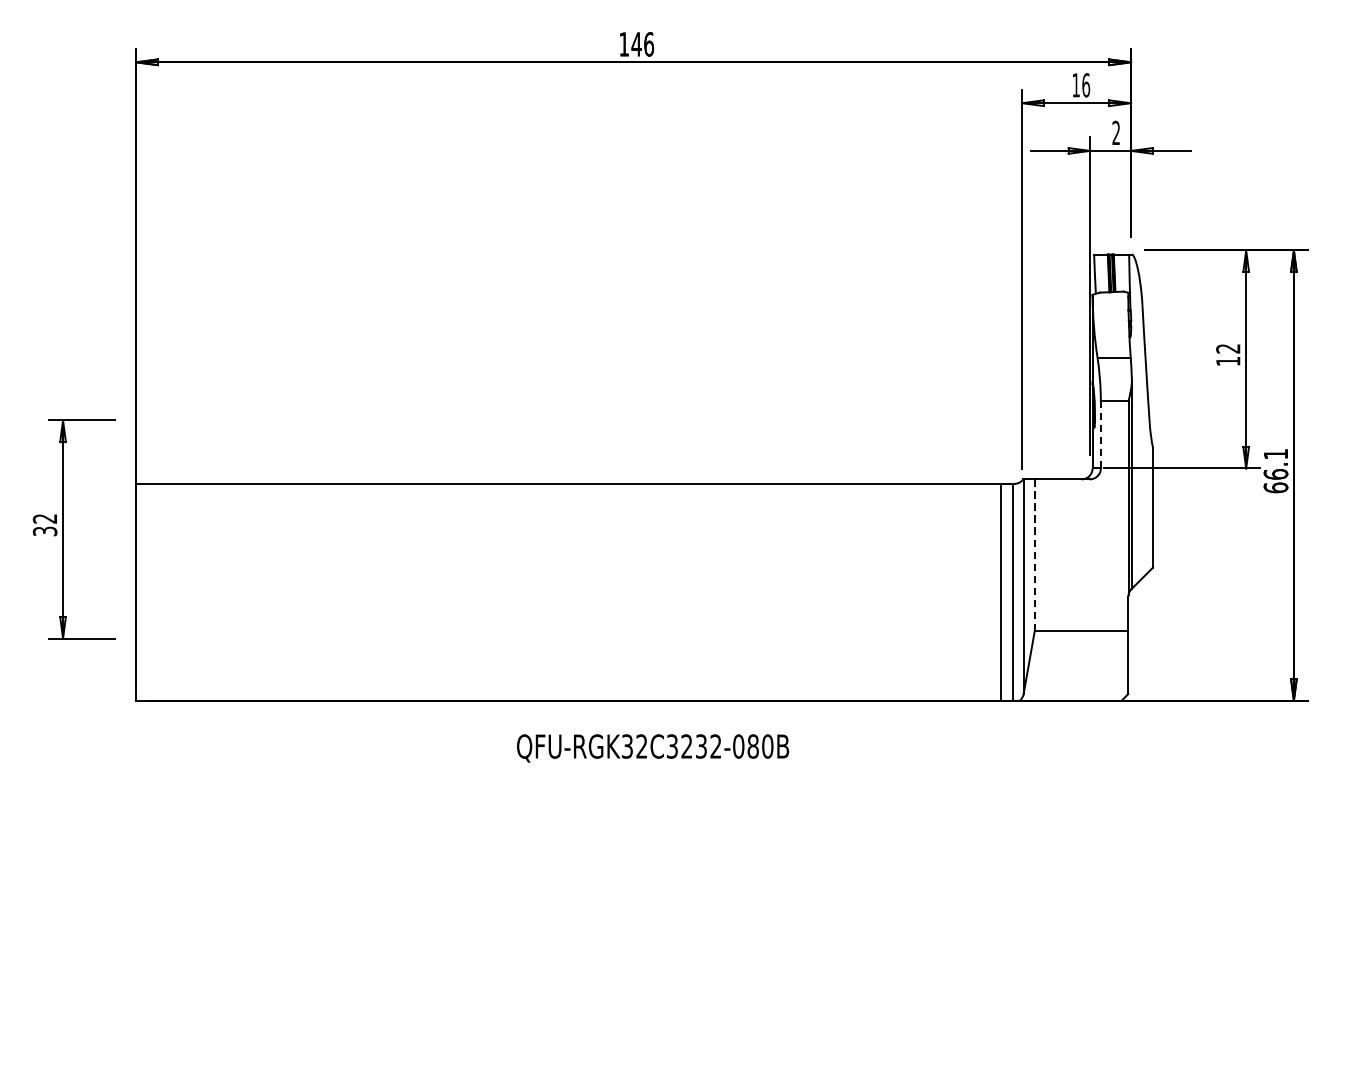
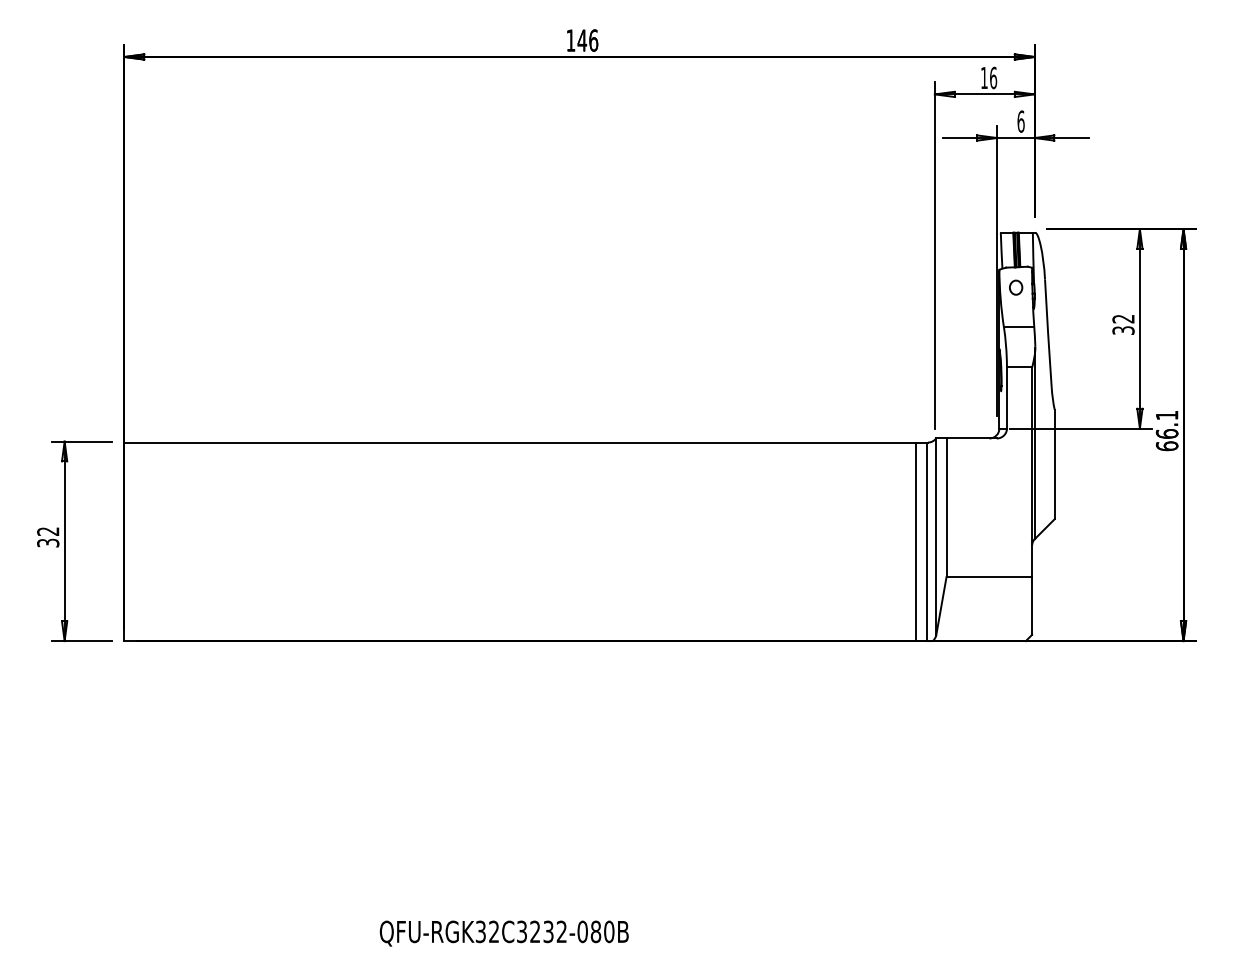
text: (1115, 132) -> (1020, 121), 2 -> 6
part: (1111, 314) -> (1016, 287), added
text: (1228, 361) -> (1123, 330), 12 -> 32
line: (1100, 434) -> (1006, 397), dashed -> solid
part: (63, 529) -> (65, 541), moved
line: (1034, 555) -> (946, 508), dashed -> solid
text: (652, 748) -> (503, 933), moved

